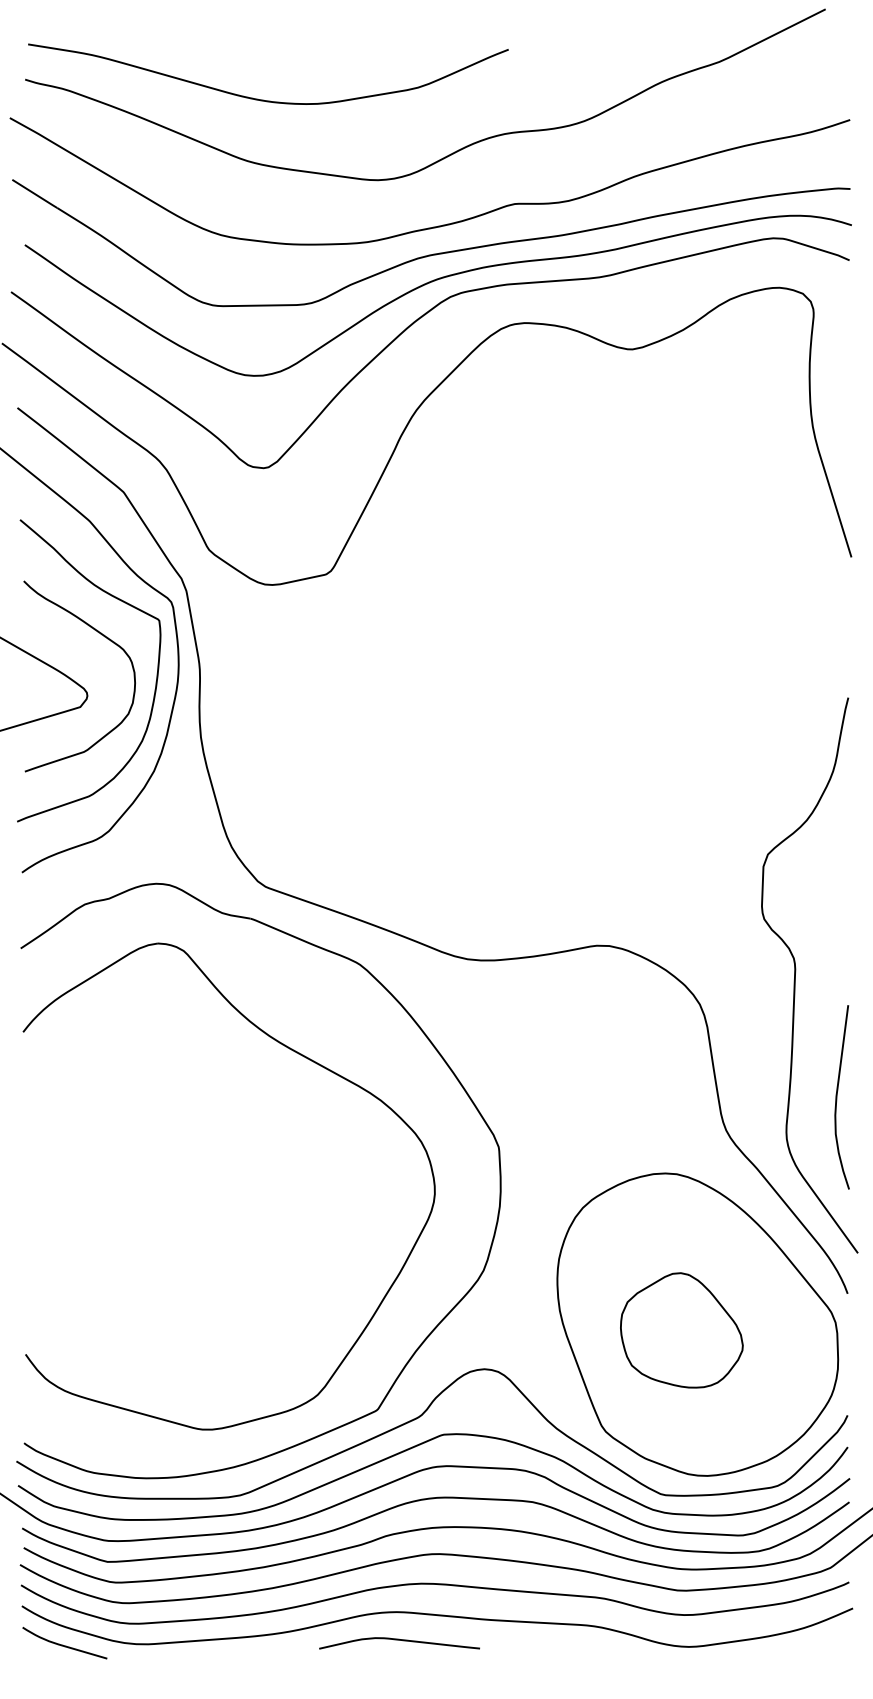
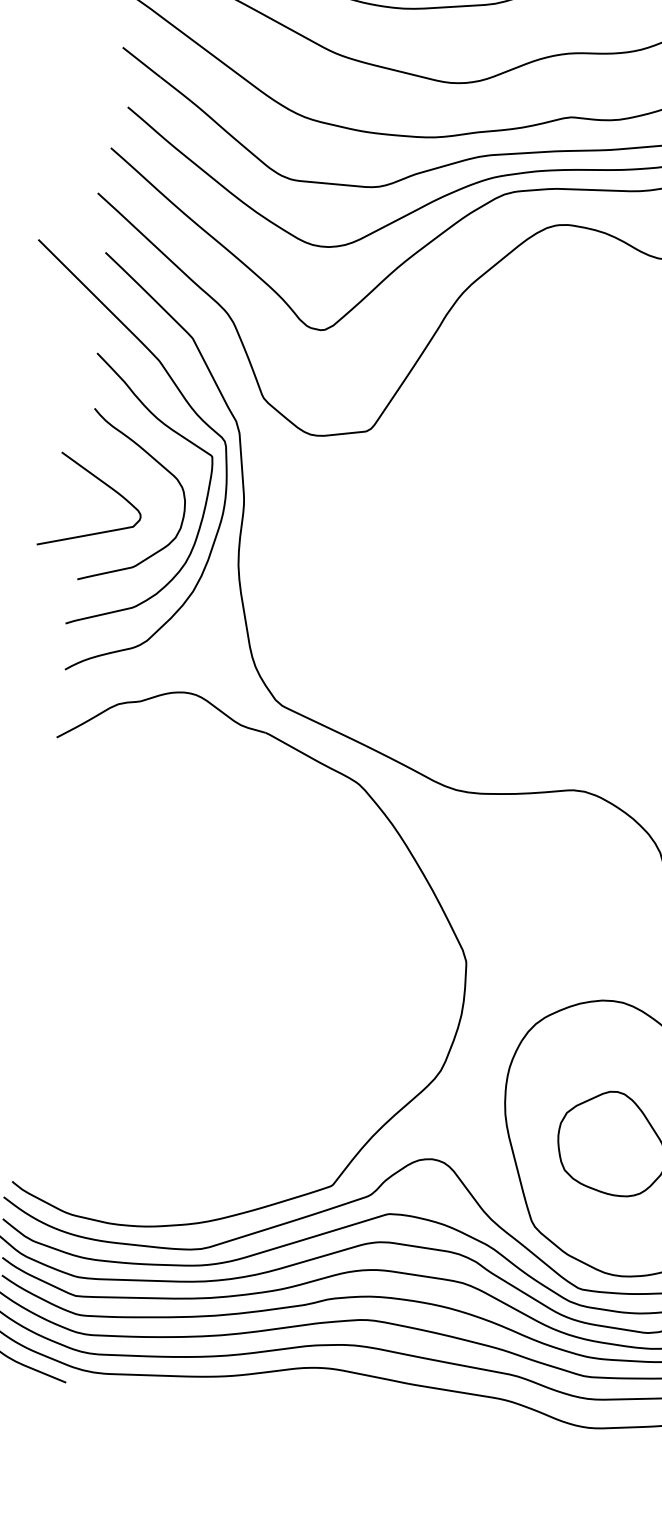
part: (294, 1052) -> (292, 857), removed
curve: (399, 1640) -> (329, 1394), removed

